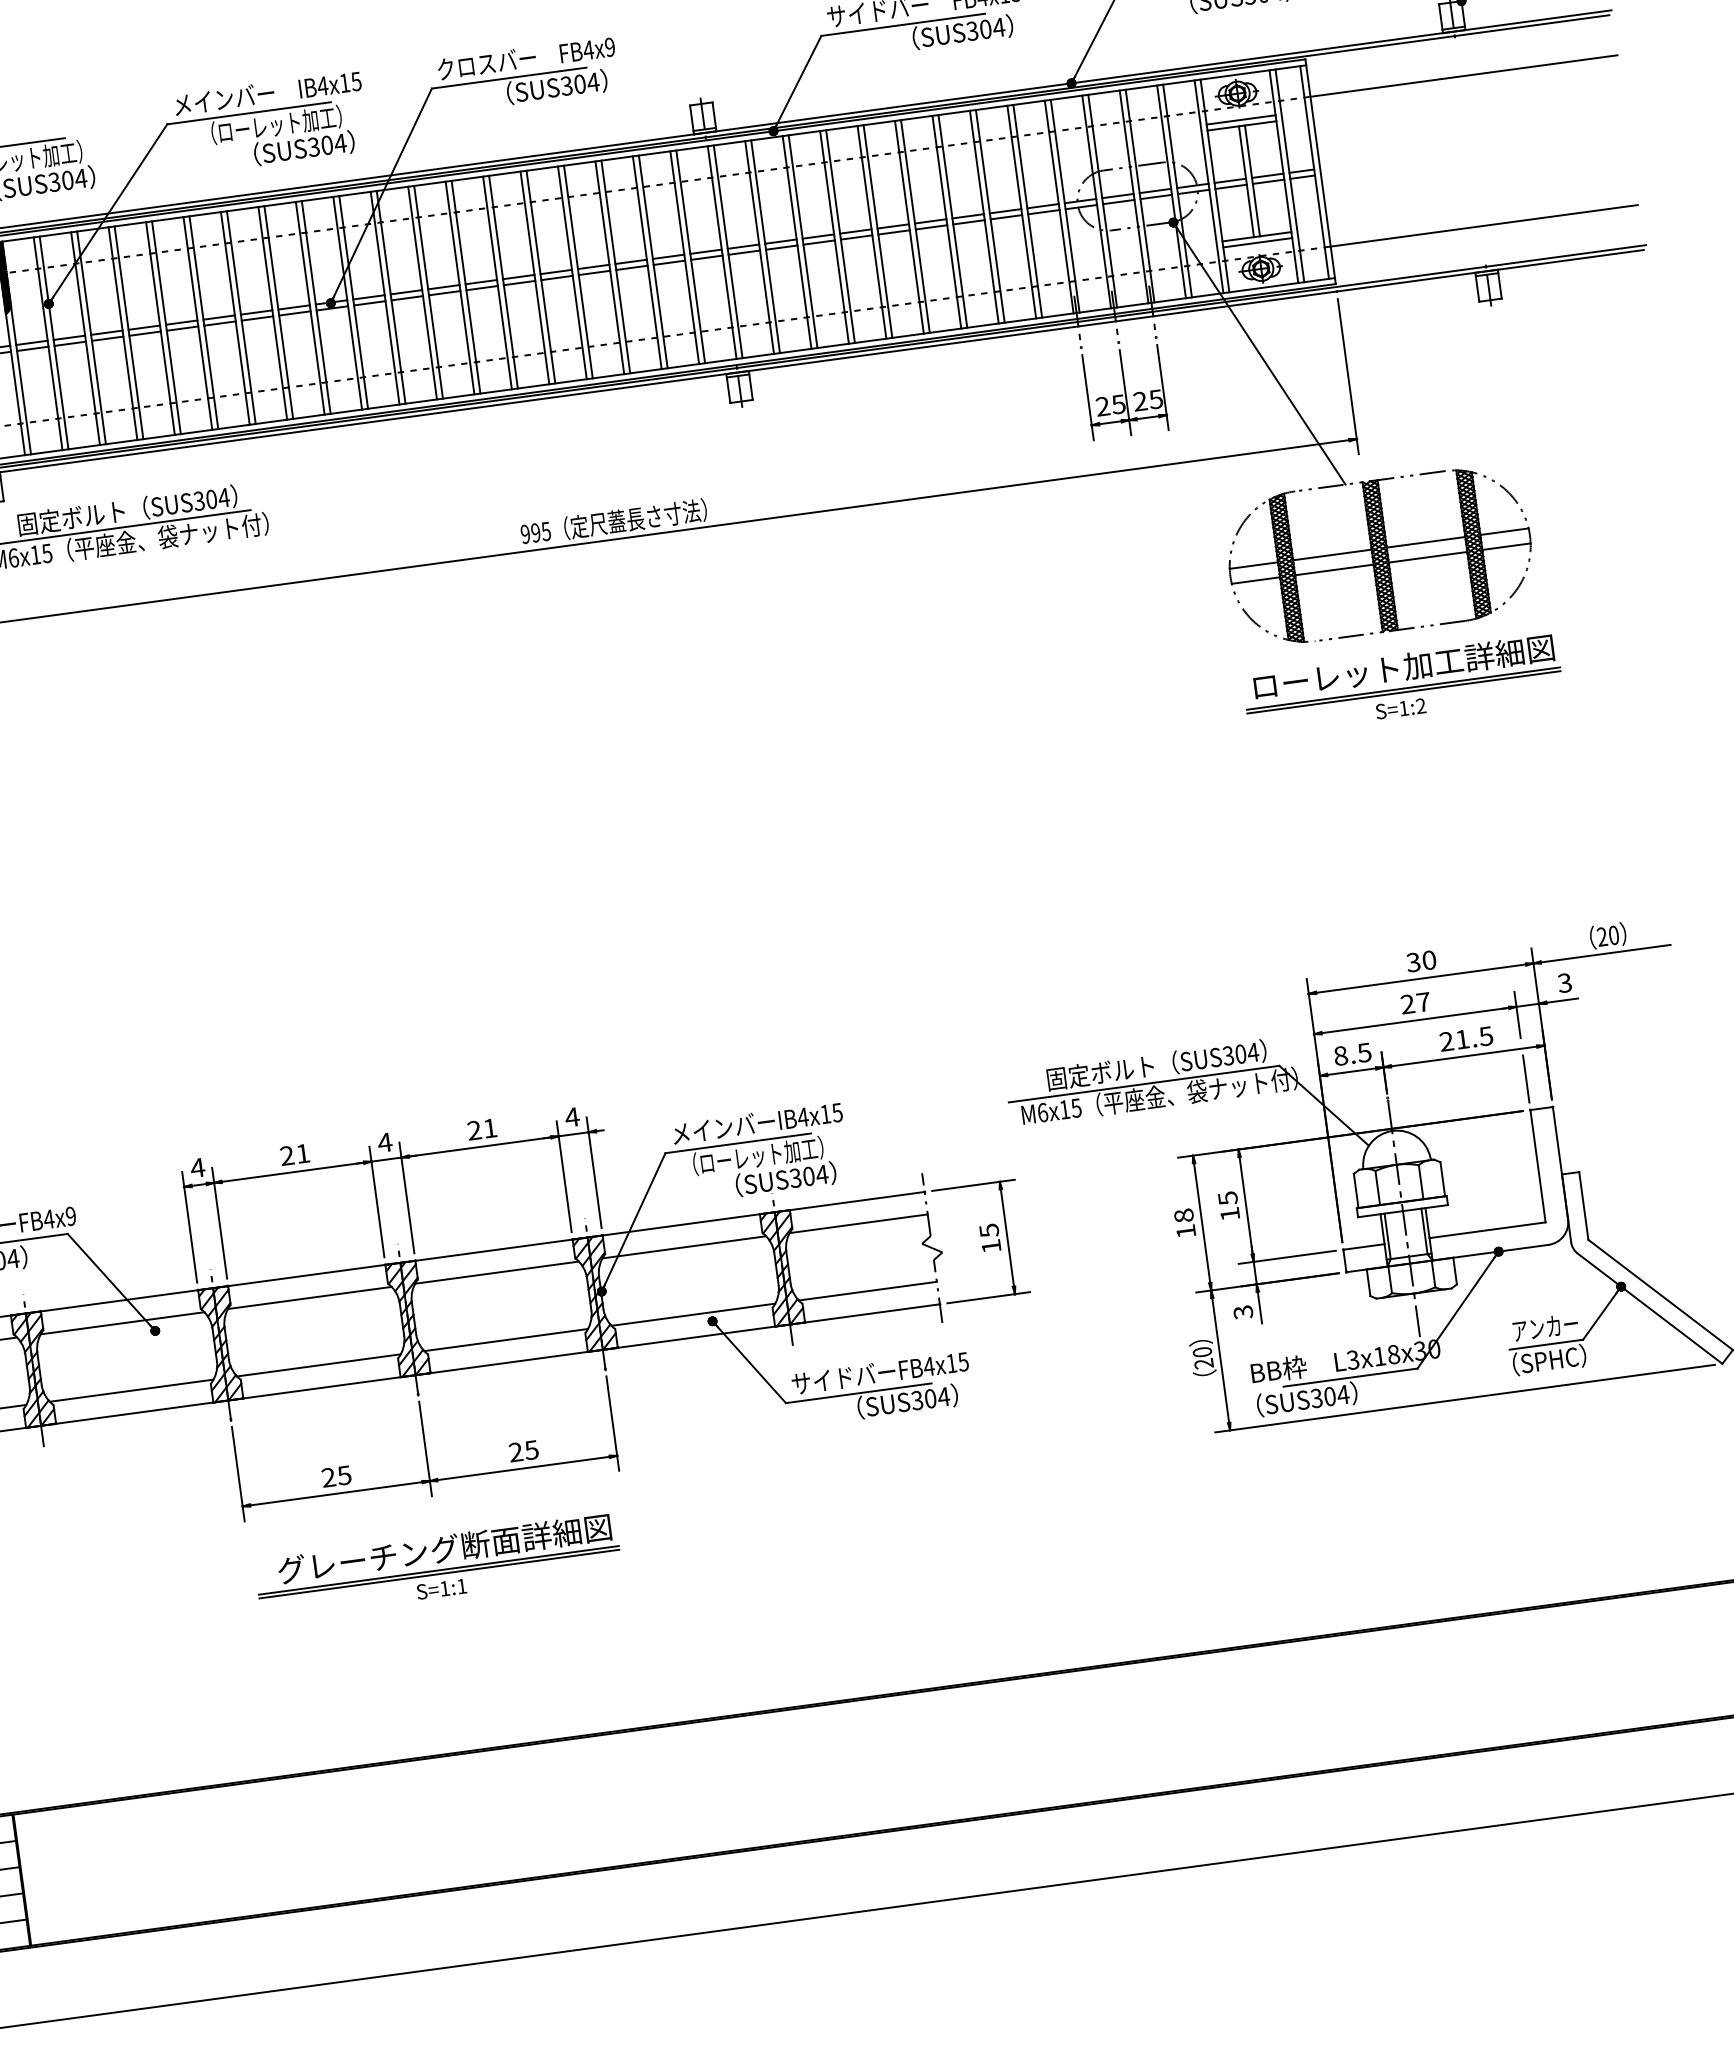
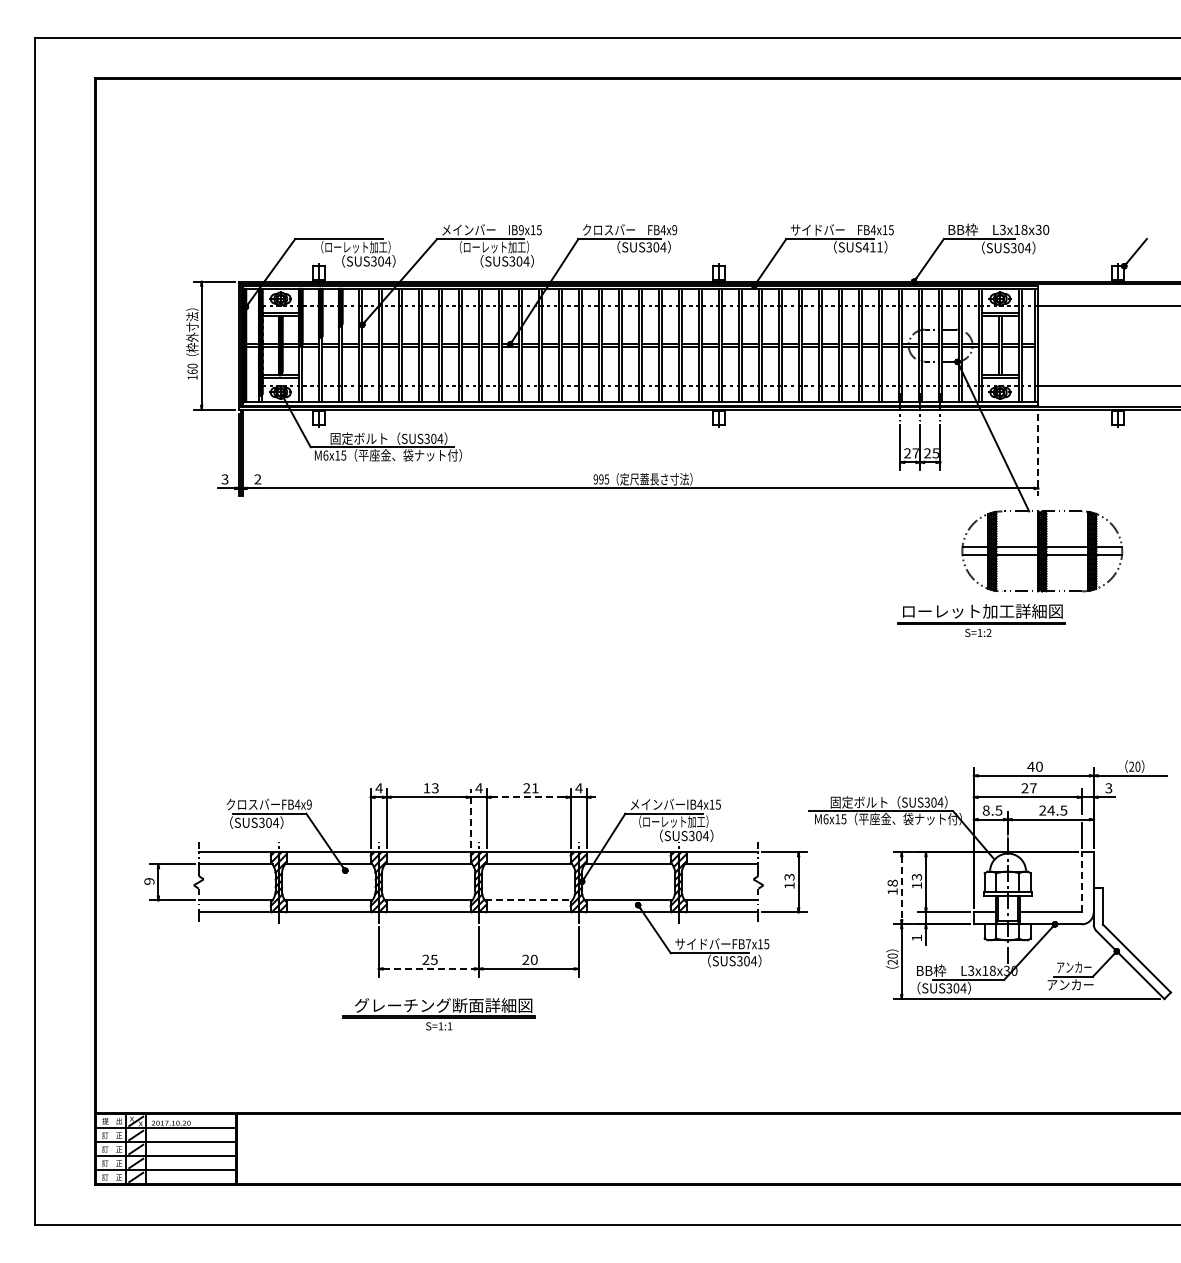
text: (985, 29) -> (872, 247), SUS304 -> SUS411
text: (323, 86) -> (521, 230), IB4x15 -> IB9x15
line: (1348, 377) -> (1038, 455), solid -> dashed
text: (1117, 404) -> (915, 453), 25 -> 27
part: (1403, 684) -> (981, 620), moved
text: (1412, 962) -> (1030, 766), 30 -> 40
text: (1461, 1039) -> (1050, 810), 21.5 -> 24.5
line: (479, 1147) -> (528, 797), solid -> dashed
text: (293, 1155) -> (430, 788), 21 -> 13
line: (1537, 1166) -> (1081, 882), solid -> dashed
text: (1226, 1197) -> (916, 876), 15 -> 13
line: (376, 1201) -> (470, 818), solid -> dashed
line: (1201, 1223) -> (901, 888), solid -> dashed
text: (989, 1231) -> (789, 877), 15 -> 13
text: (1242, 1311) -> (916, 937), 3 -> 1
line: (505, 1340) -> (528, 900), solid -> dashed
text: (1542, 1360) -> (1070, 984), （SPHC） -> アンカー
text: (929, 1367) -> (748, 944), FB4x15 -> FB7x15
text: (530, 1449) -> (533, 959), 25 -> 20
line: (335, 1493) -> (428, 968), solid -> dashed
part: (437, 1567) -> (438, 1014), moved

